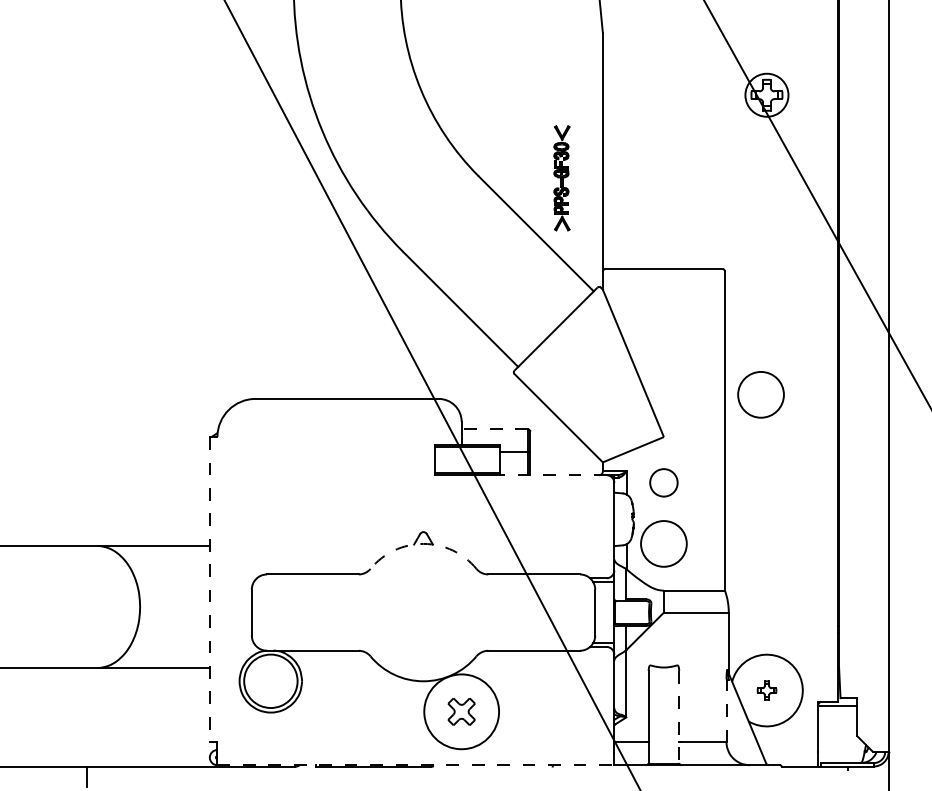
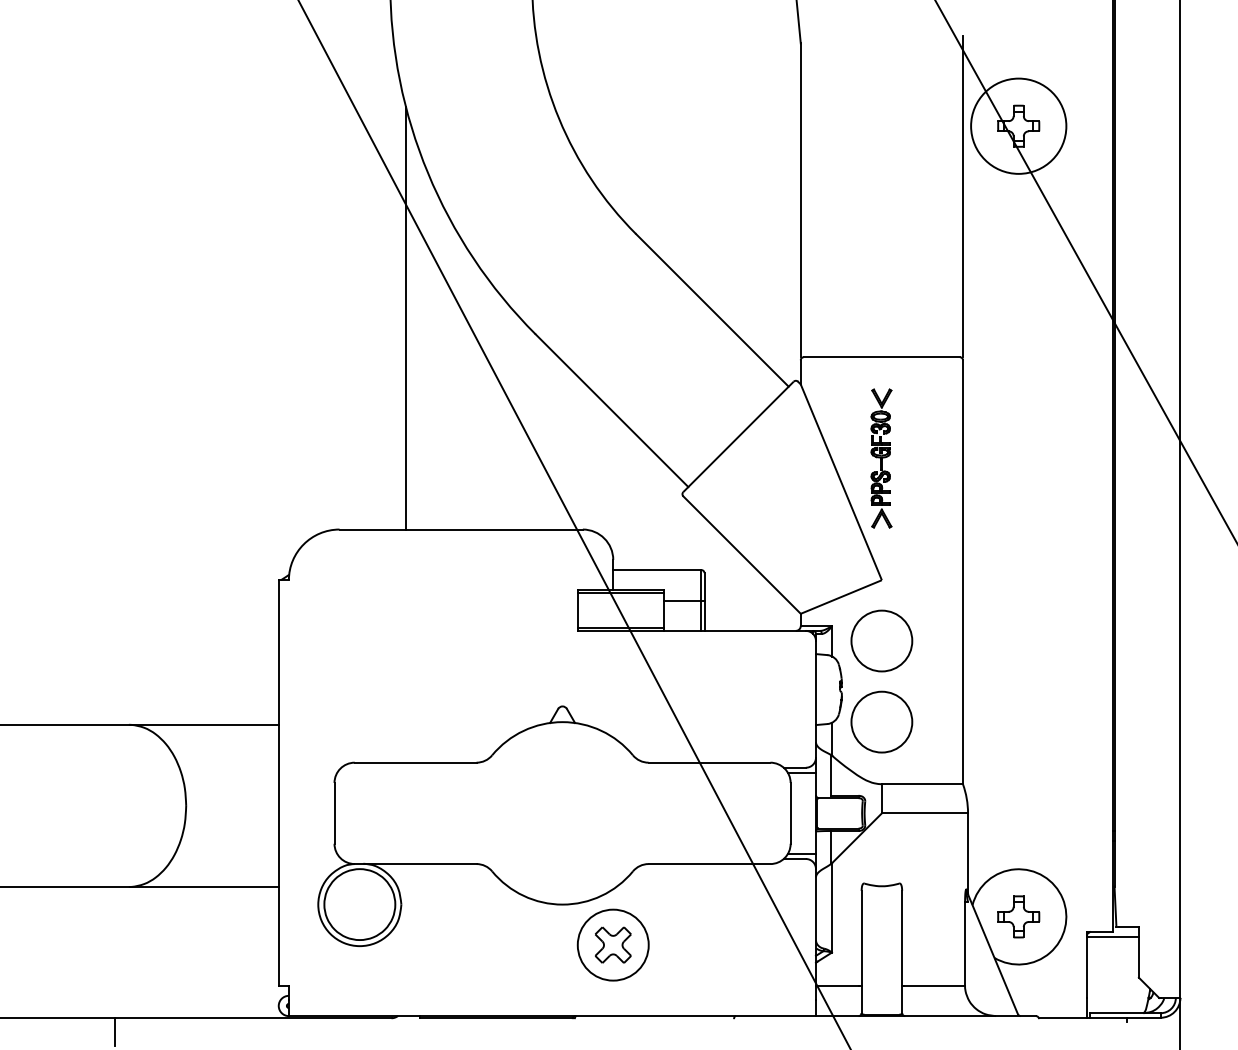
circle: (766, 94) -> (1018, 125), size x1.67
line: (724, 148) -> (962, 196), added
part: (561, 178) -> (881, 458), moved
line: (305, 239) -> (405, 317), added
circle: (760, 394) -> (1010, 523), removed
line: (494, 429) -> (656, 570), dashed -> solid
line: (552, 474) -> (734, 630), dashed -> solid
circle: (663, 482) -> (881, 640), size x1.67
arc: (423, 544) -> (562, 722), dashed -> solid
line: (209, 589) -> (278, 782), dashed -> solid
part: (766, 690) -> (1018, 916), size x1.67
line: (726, 710) -> (965, 943), dashed -> solid
circle: (461, 711) -> (612, 944), size x0.71
line: (679, 717) -> (902, 952), dashed -> solid
line: (415, 765) -> (552, 1016), dashed -> solid

